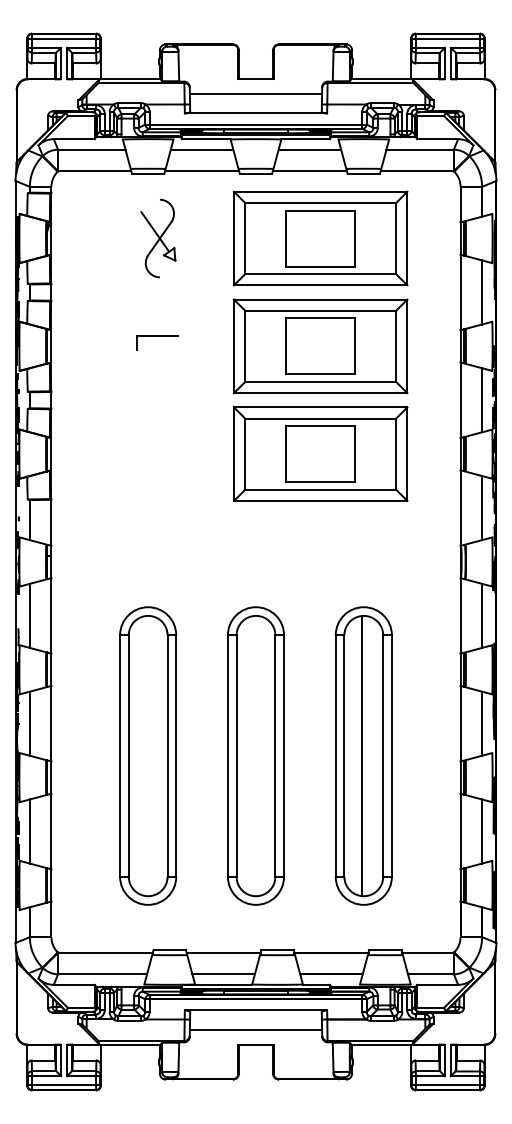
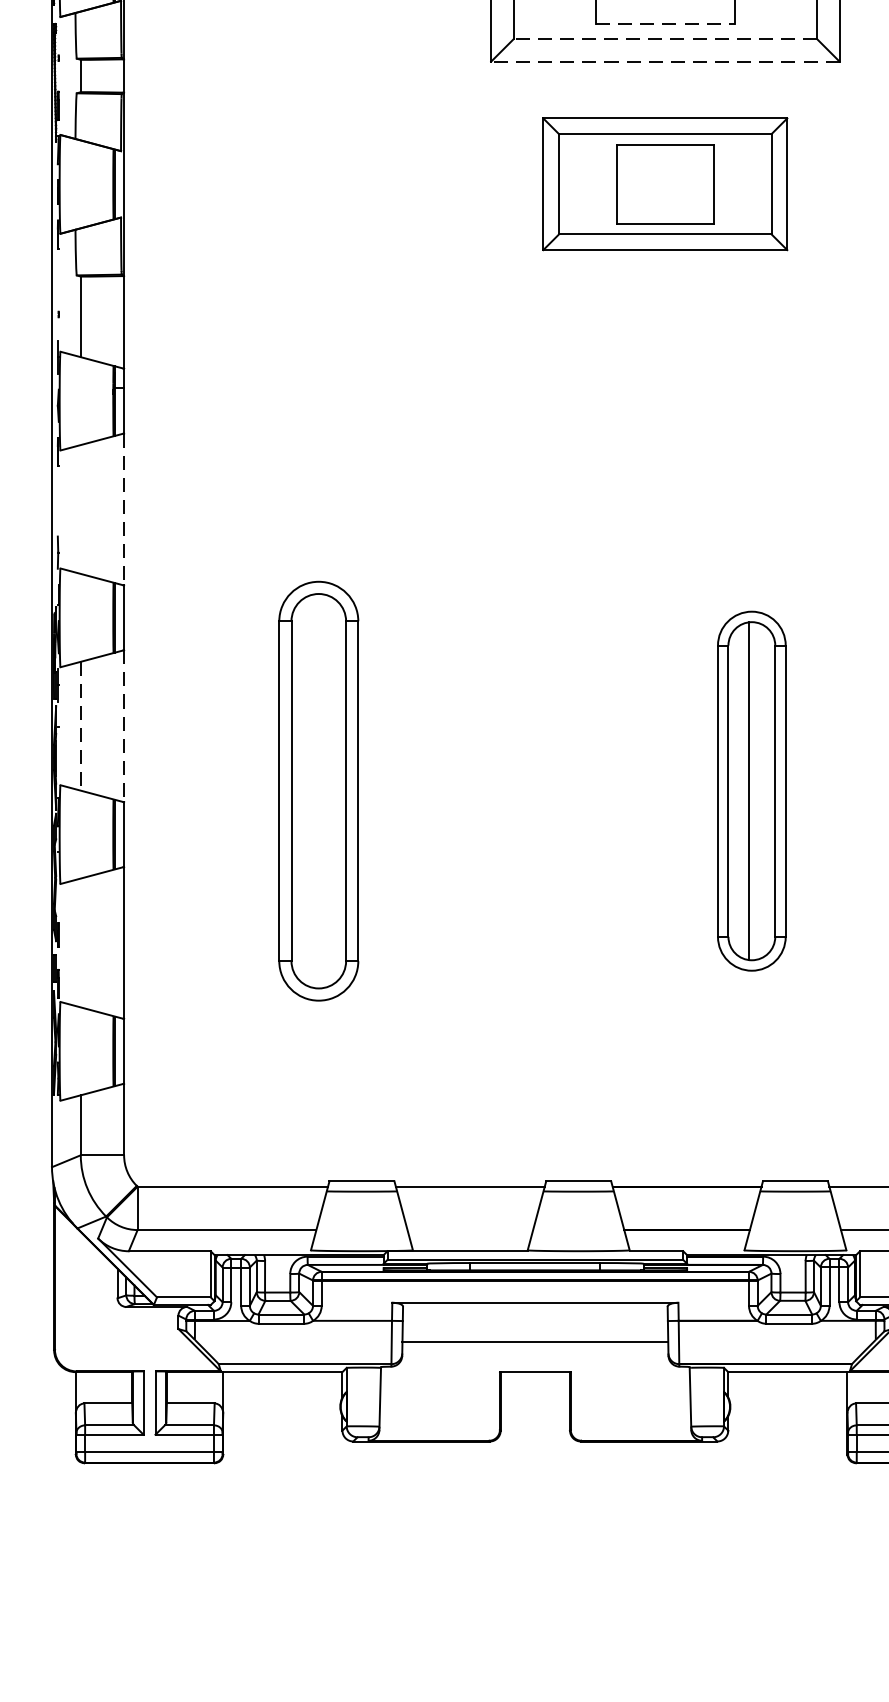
line: (321, 374) -> (667, 24), solid -> dashed
line: (320, 381) -> (665, 38), solid -> dashed
line: (320, 393) -> (665, 62), solid -> dashed
part: (320, 453) -> (665, 183), size x0.7
line: (29, 615) -> (80, 508), removed
line: (51, 615) -> (124, 508), solid -> dashed
line: (51, 723) -> (124, 725), solid -> dashed
line: (29, 724) -> (80, 727), solid -> dashed
part: (148, 755) -> (319, 790), size x0.7
part: (255, 755) -> (534, 790), removed
part: (363, 755) -> (751, 790), size x0.6
line: (29, 831) -> (80, 942), removed
line: (223, 974) -> (470, 1230), removed

